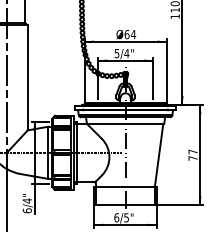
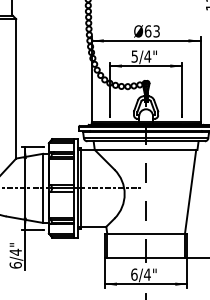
text: (133, 34) -> (156, 31), 64 -> 63
text: (126, 217) -> (147, 274), 6/5" -> 6/4"

